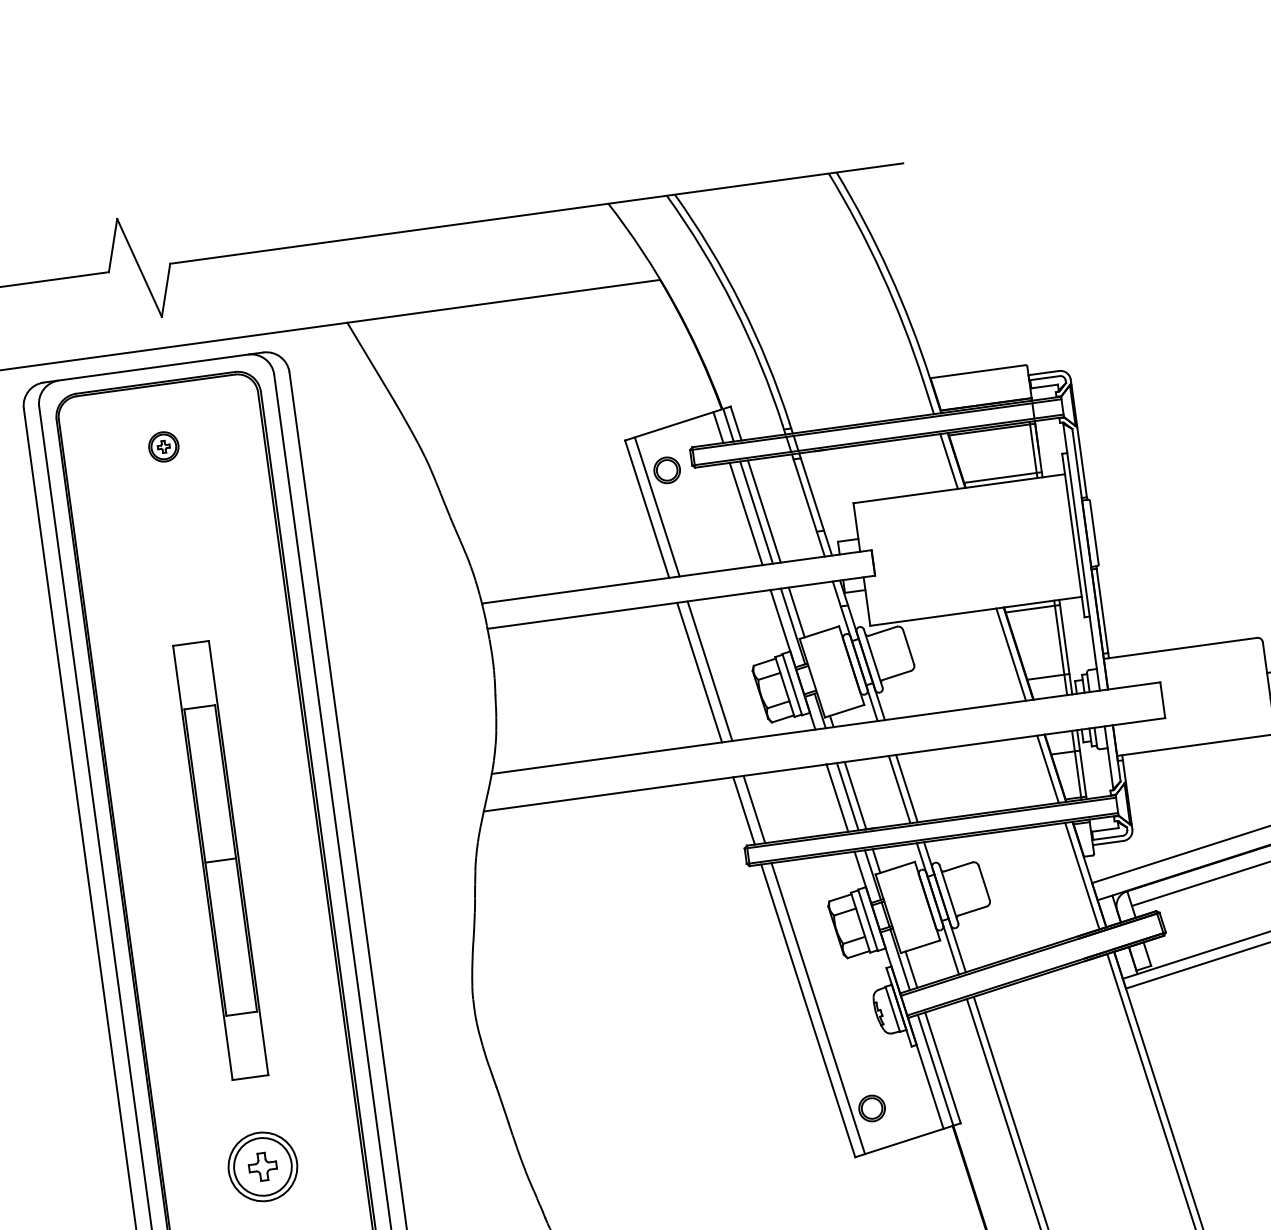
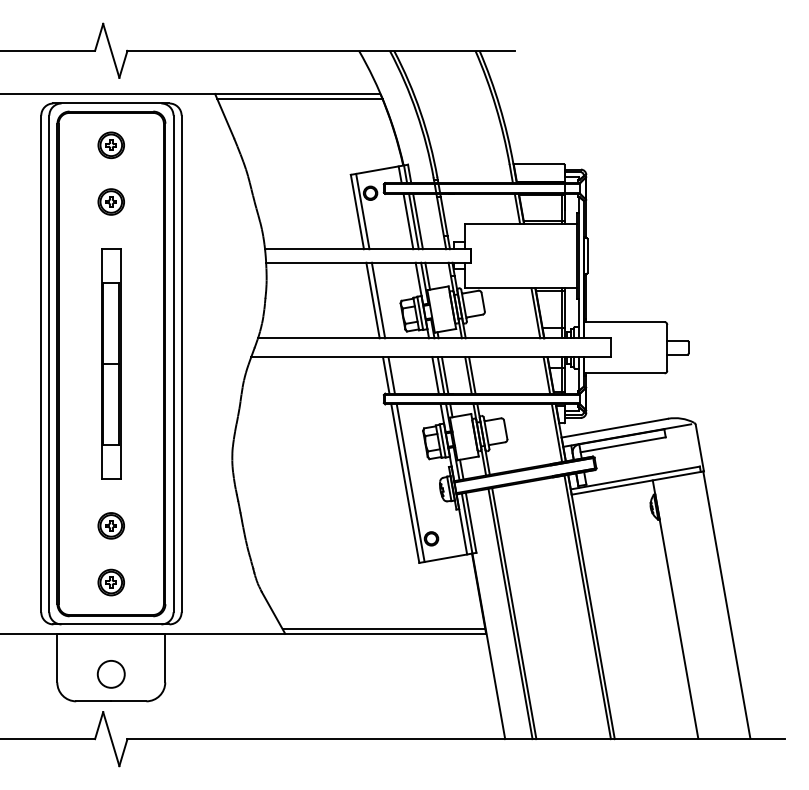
line: (508, 309) -> (299, 98), added
part: (162, 447) -> (110, 145), size x1.67
part: (177, 553) -> (110, 201), added
part: (261, 1166) -> (110, 525), size x0.71

